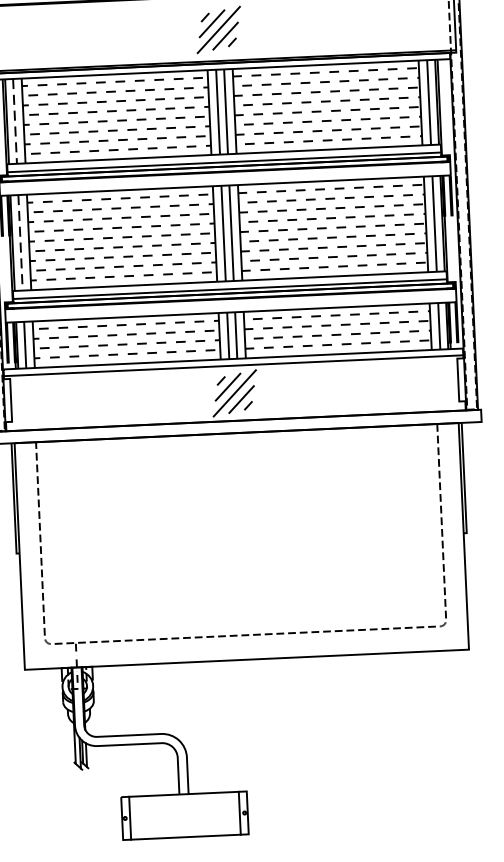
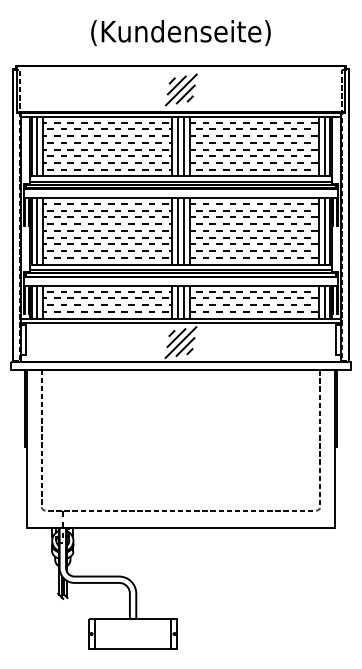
line: (15, 122) -> (37, 147), dashed -> solid
line: (21, 242) -> (37, 231), dashed -> solid

